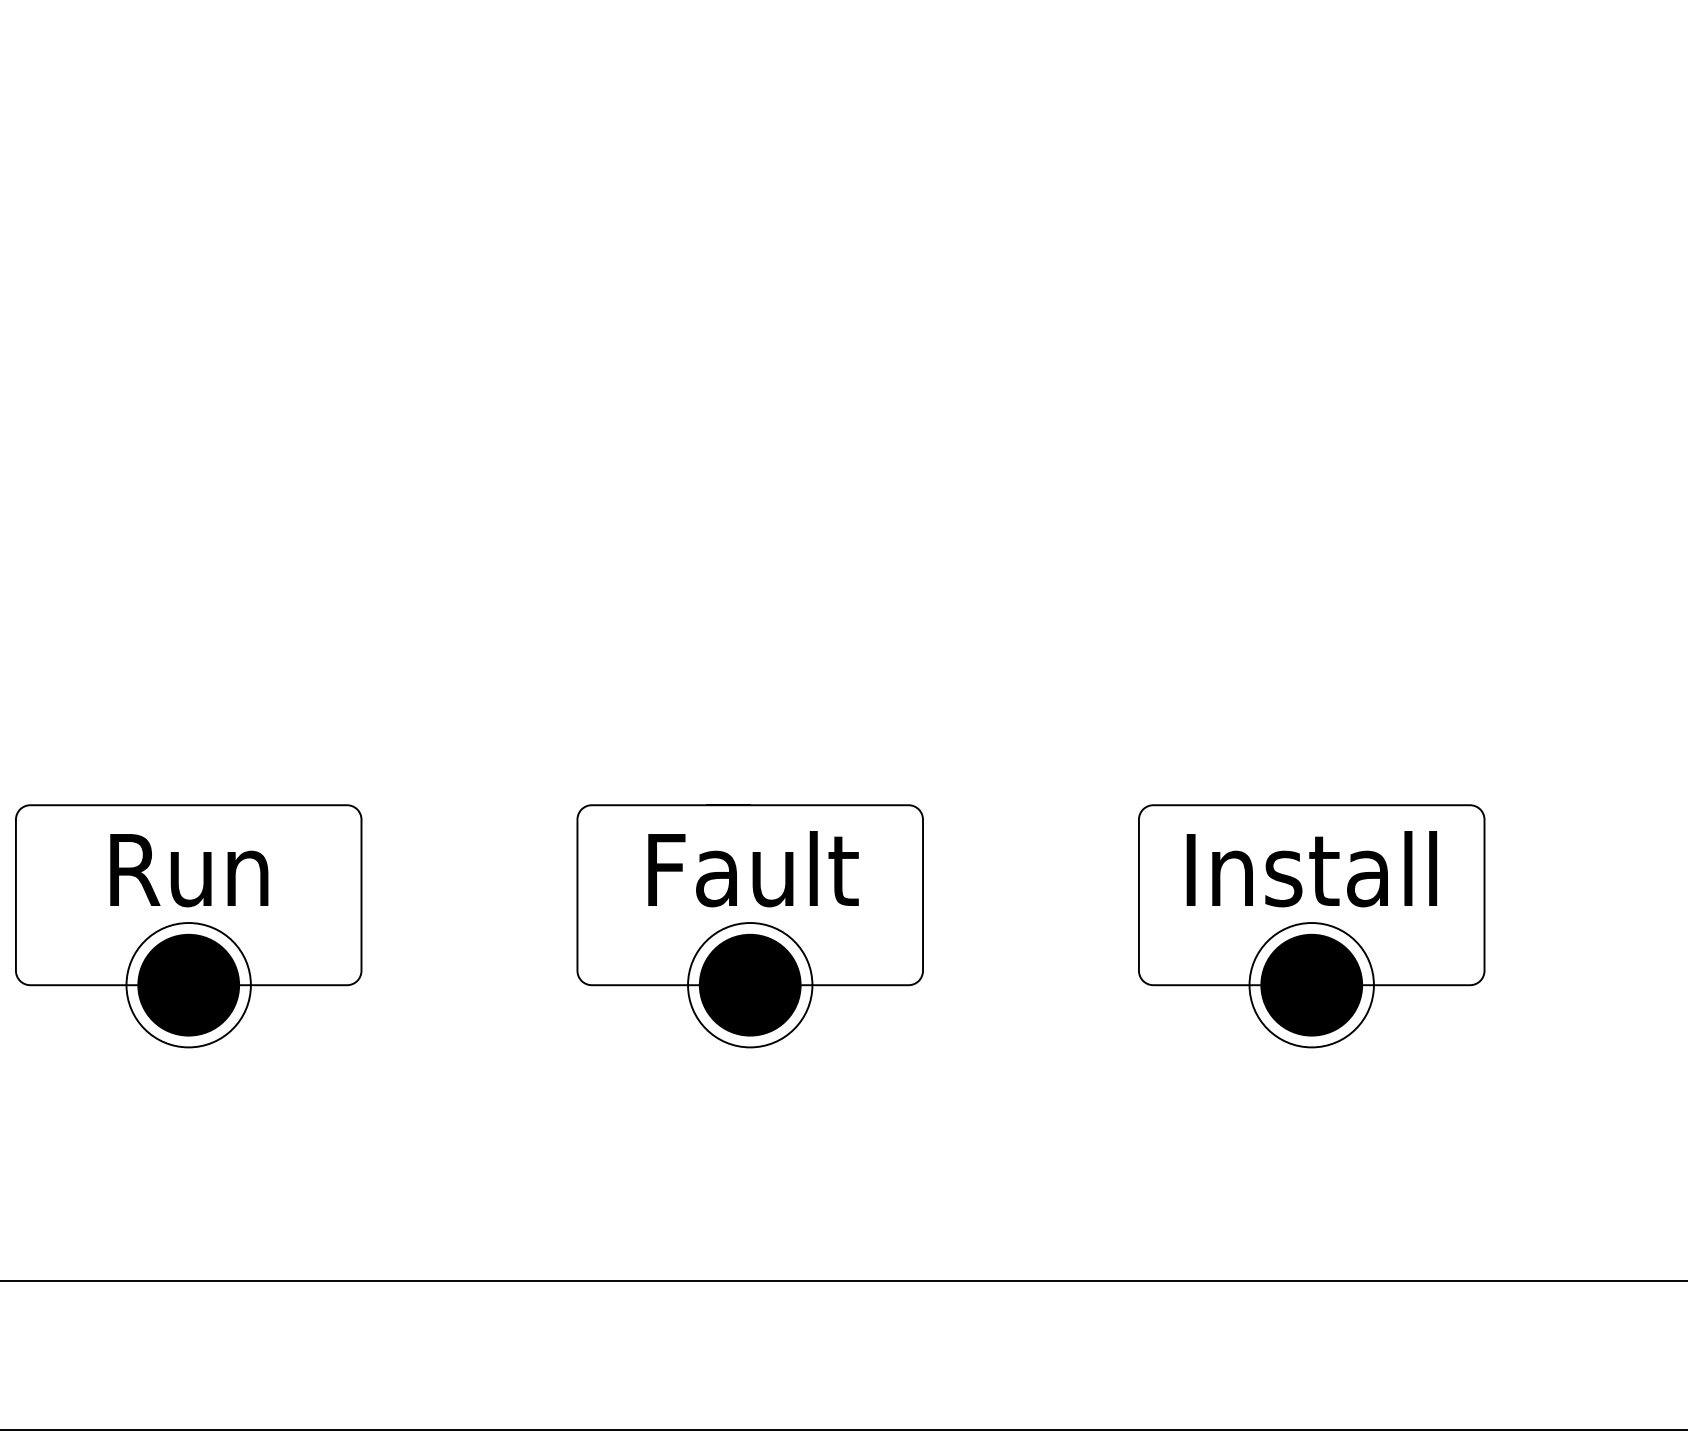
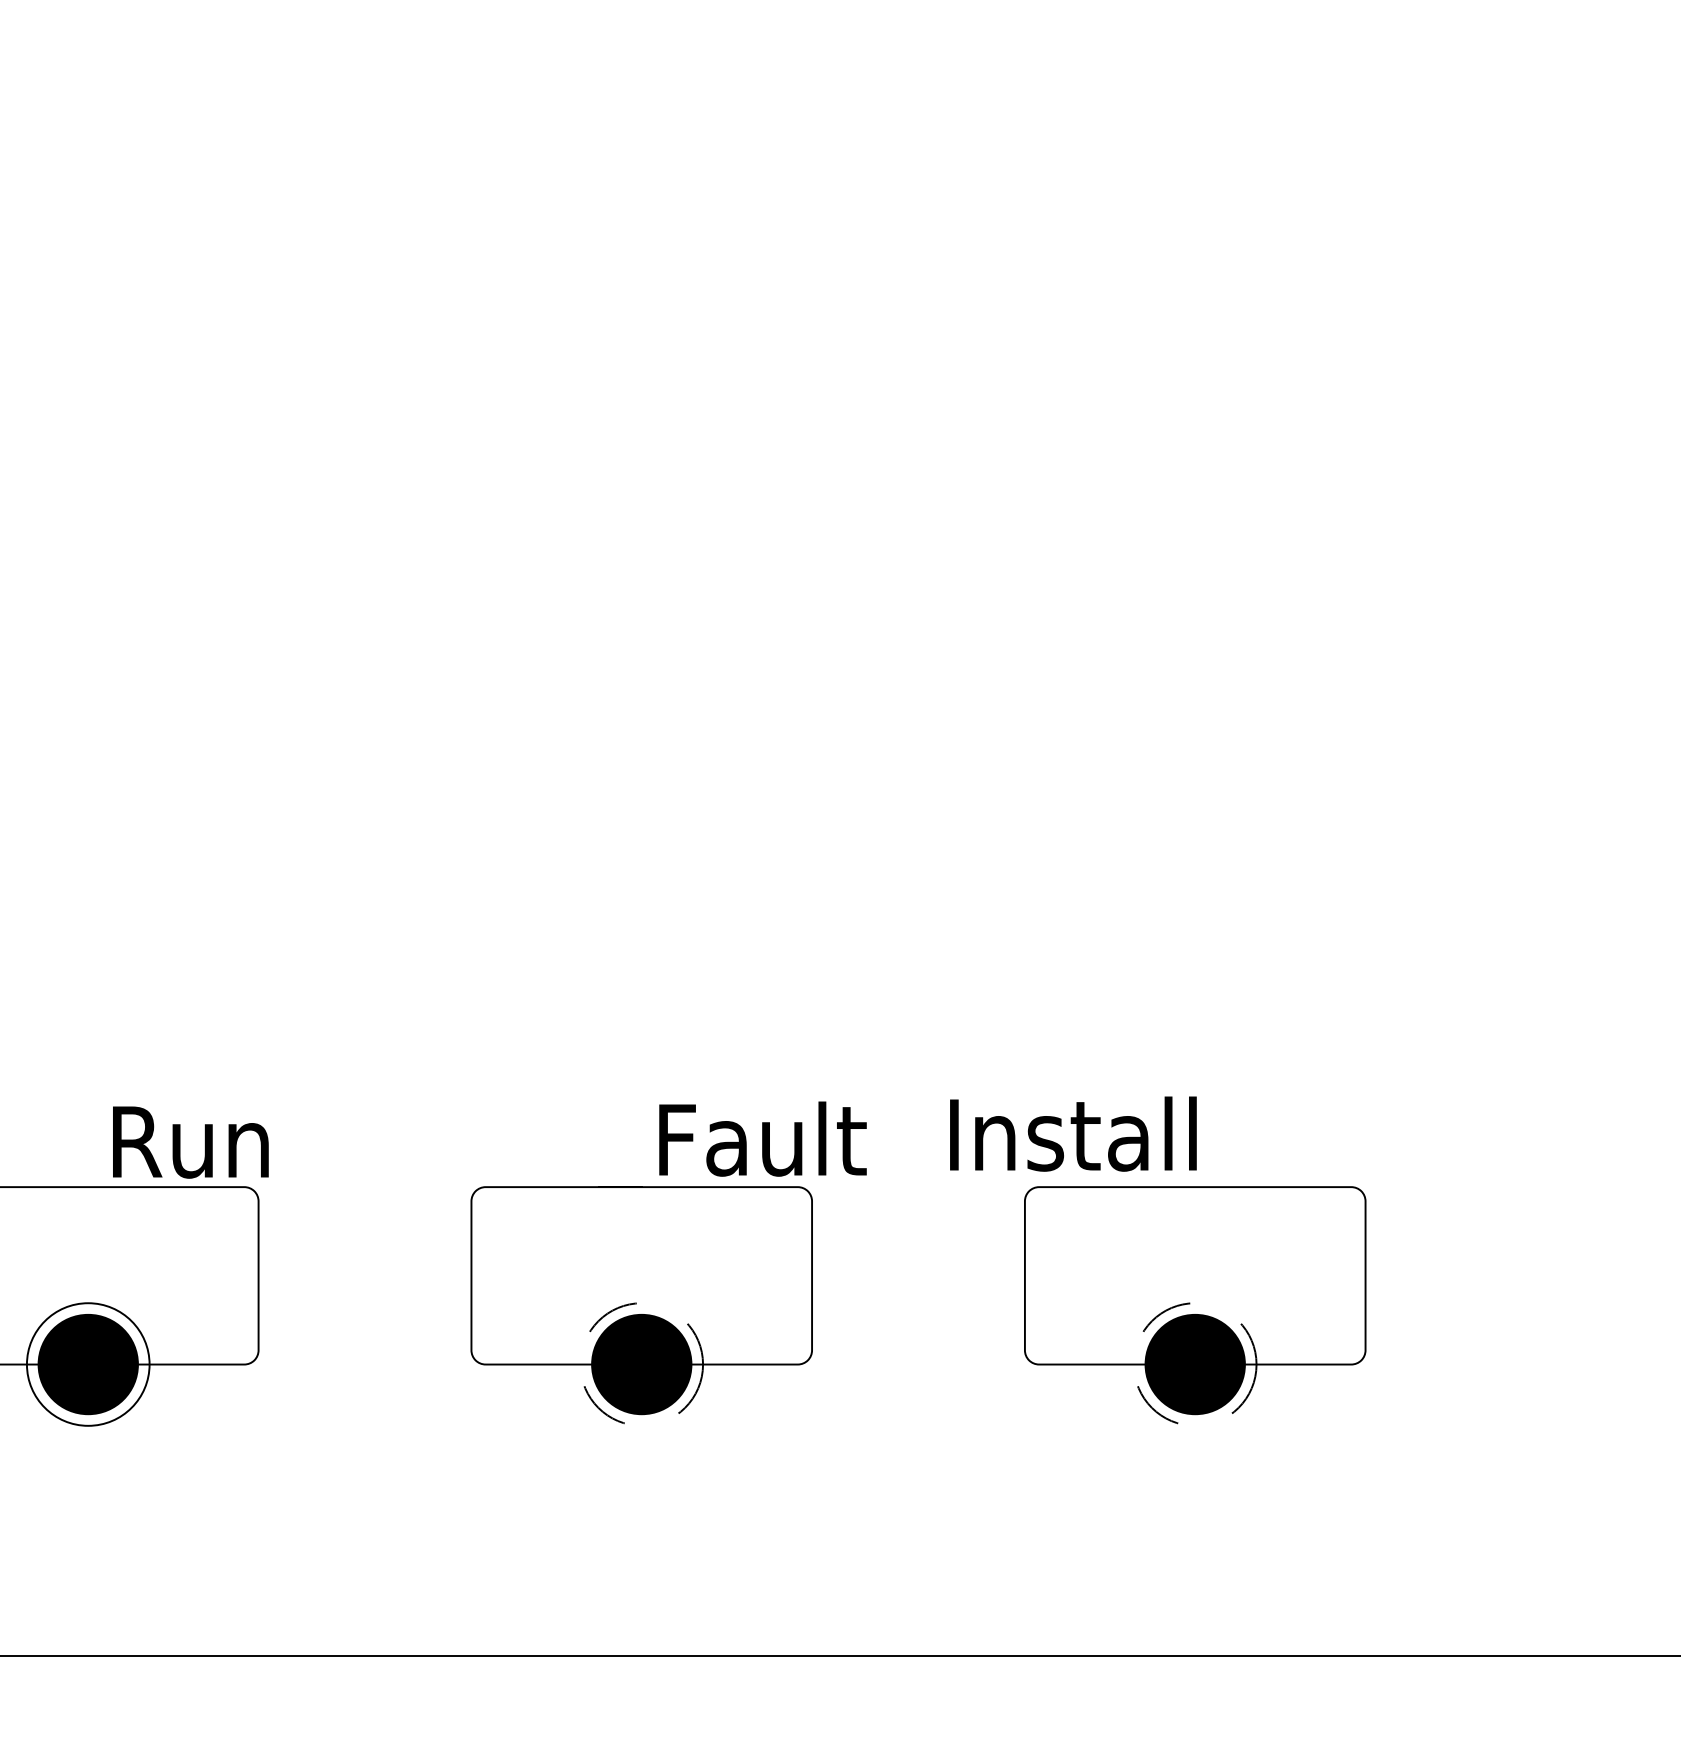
text: (753, 868) -> (762, 1138), moved
text: (1311, 868) -> (1073, 1133), moved
text: (188, 870) -> (190, 1142), moved
circle: (749, 985) -> (641, 1364), solid -> dashed
circle: (1310, 985) -> (1194, 1364), solid -> dashed

